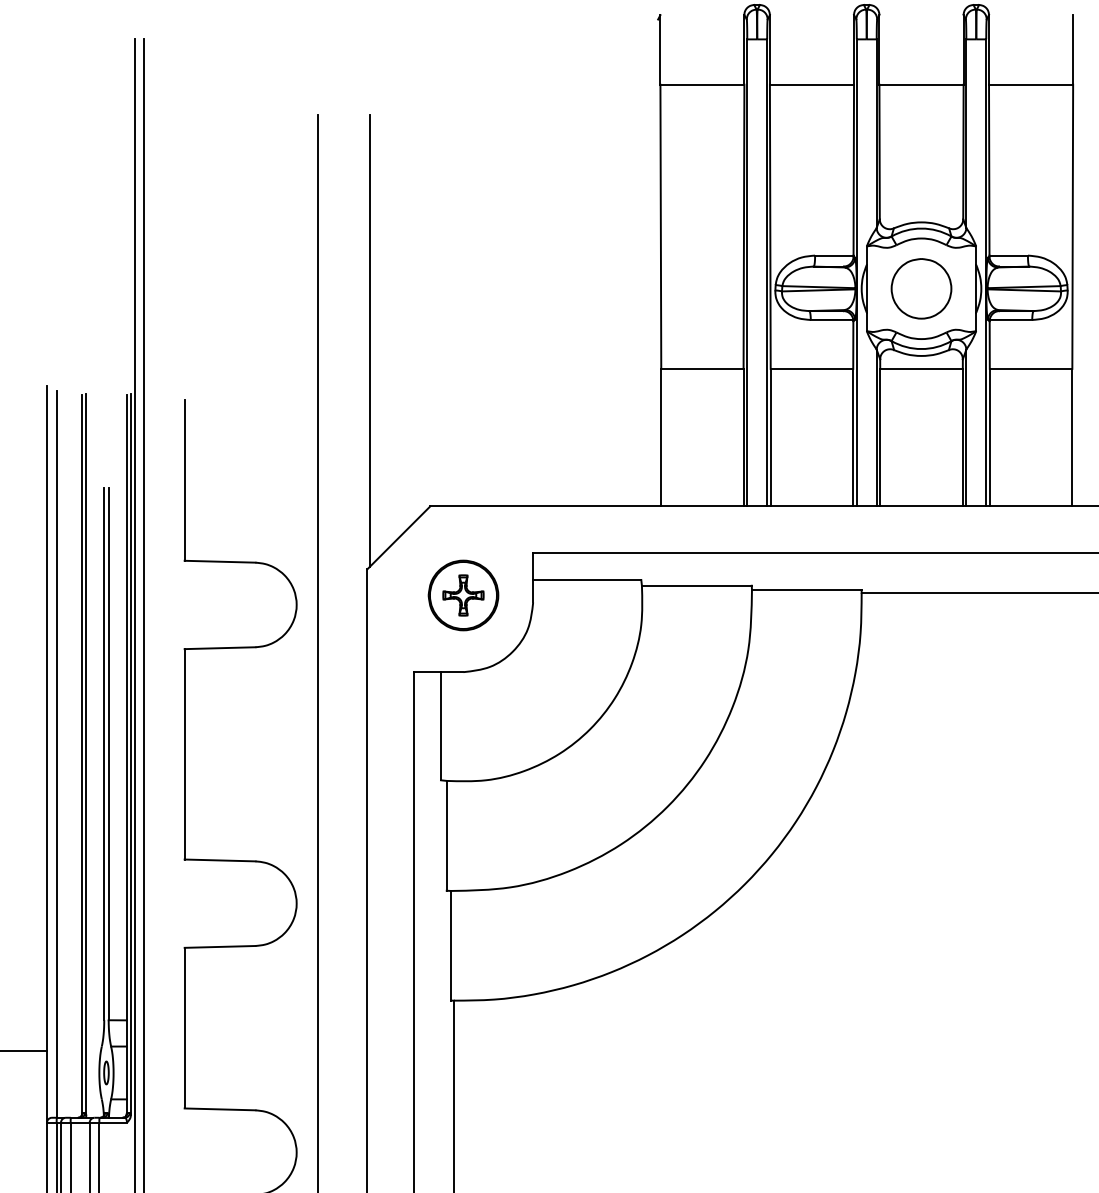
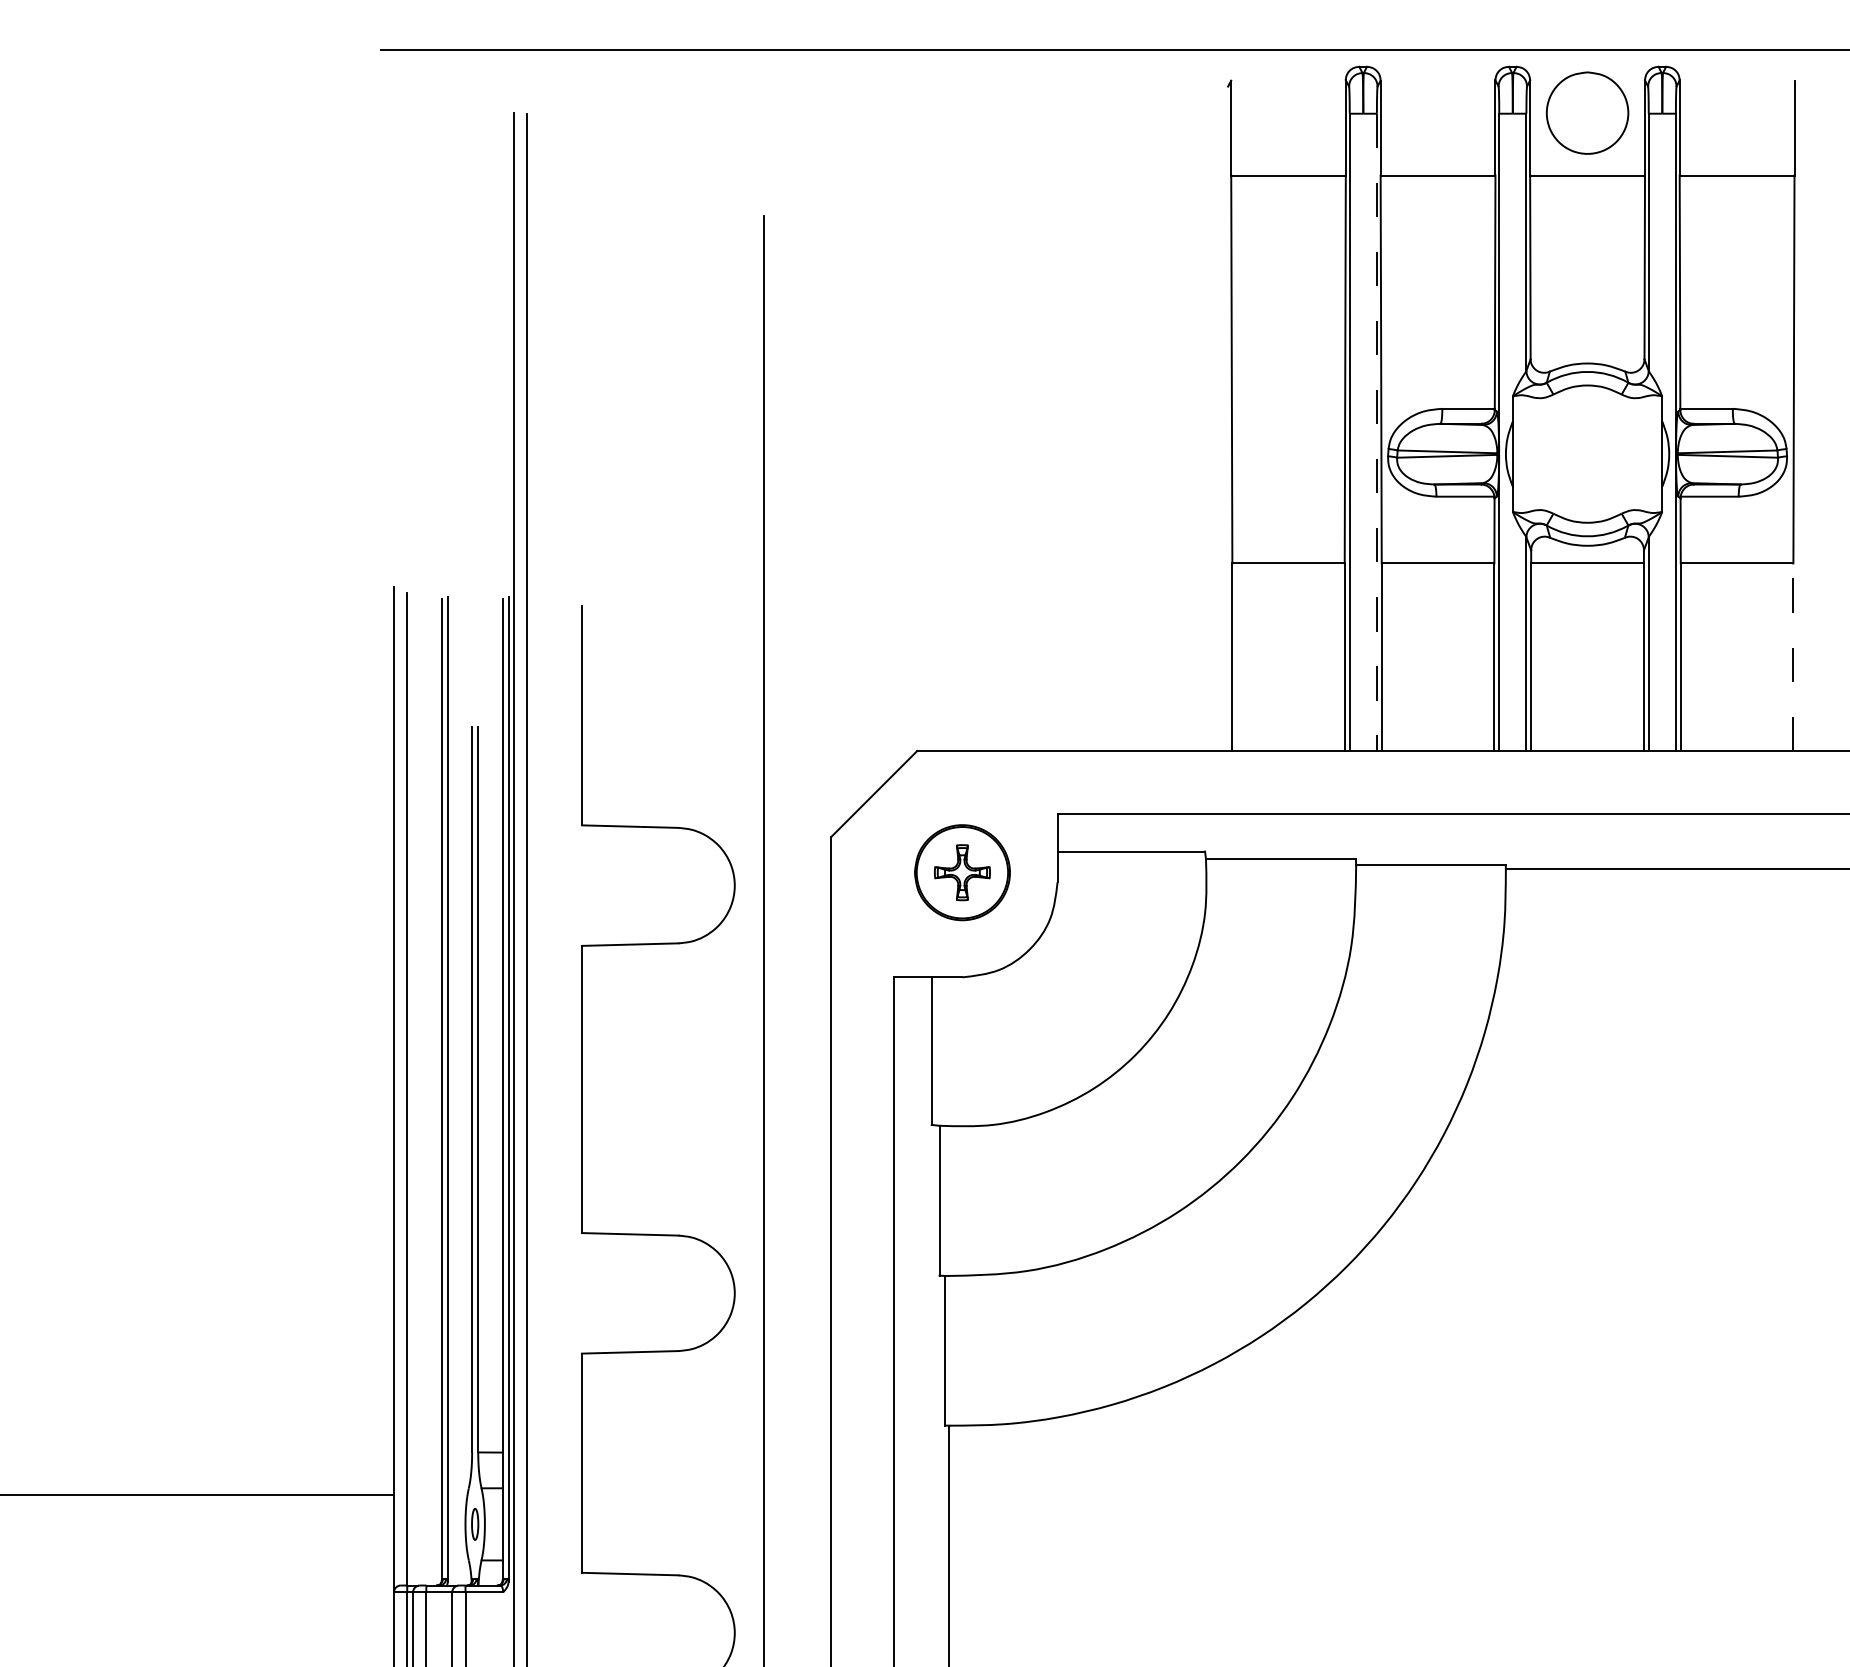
line: (766, 272) -> (1376, 432), solid -> dashed
part: (921, 288) -> (1587, 112), moved
line: (369, 340) -> (834, 524), removed
line: (1072, 437) -> (1793, 657), solid -> dashed

